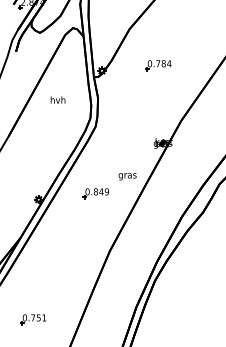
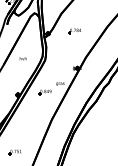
text: (56, 99) -> (22, 58), moved

